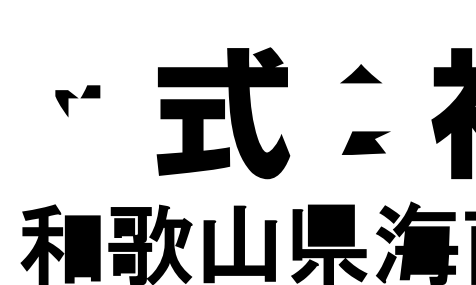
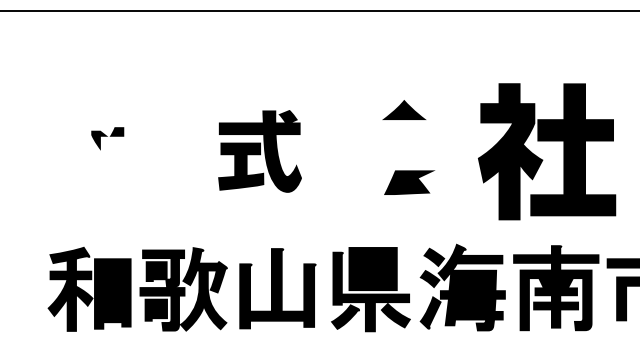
part: (77, 100) -> (107, 138), size x0.7
part: (222, 113) -> (259, 151), size x0.6

